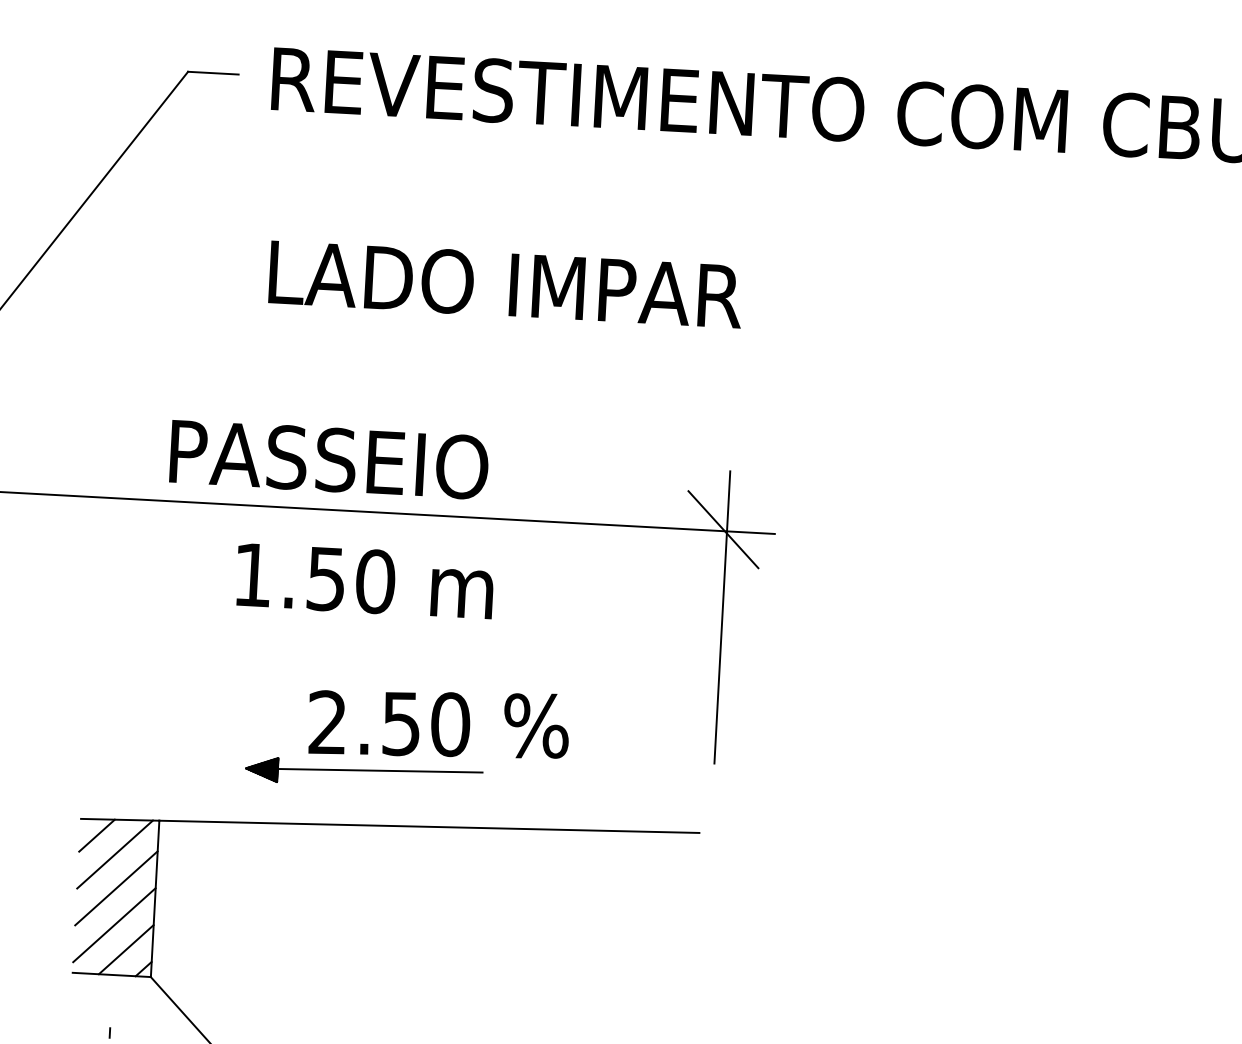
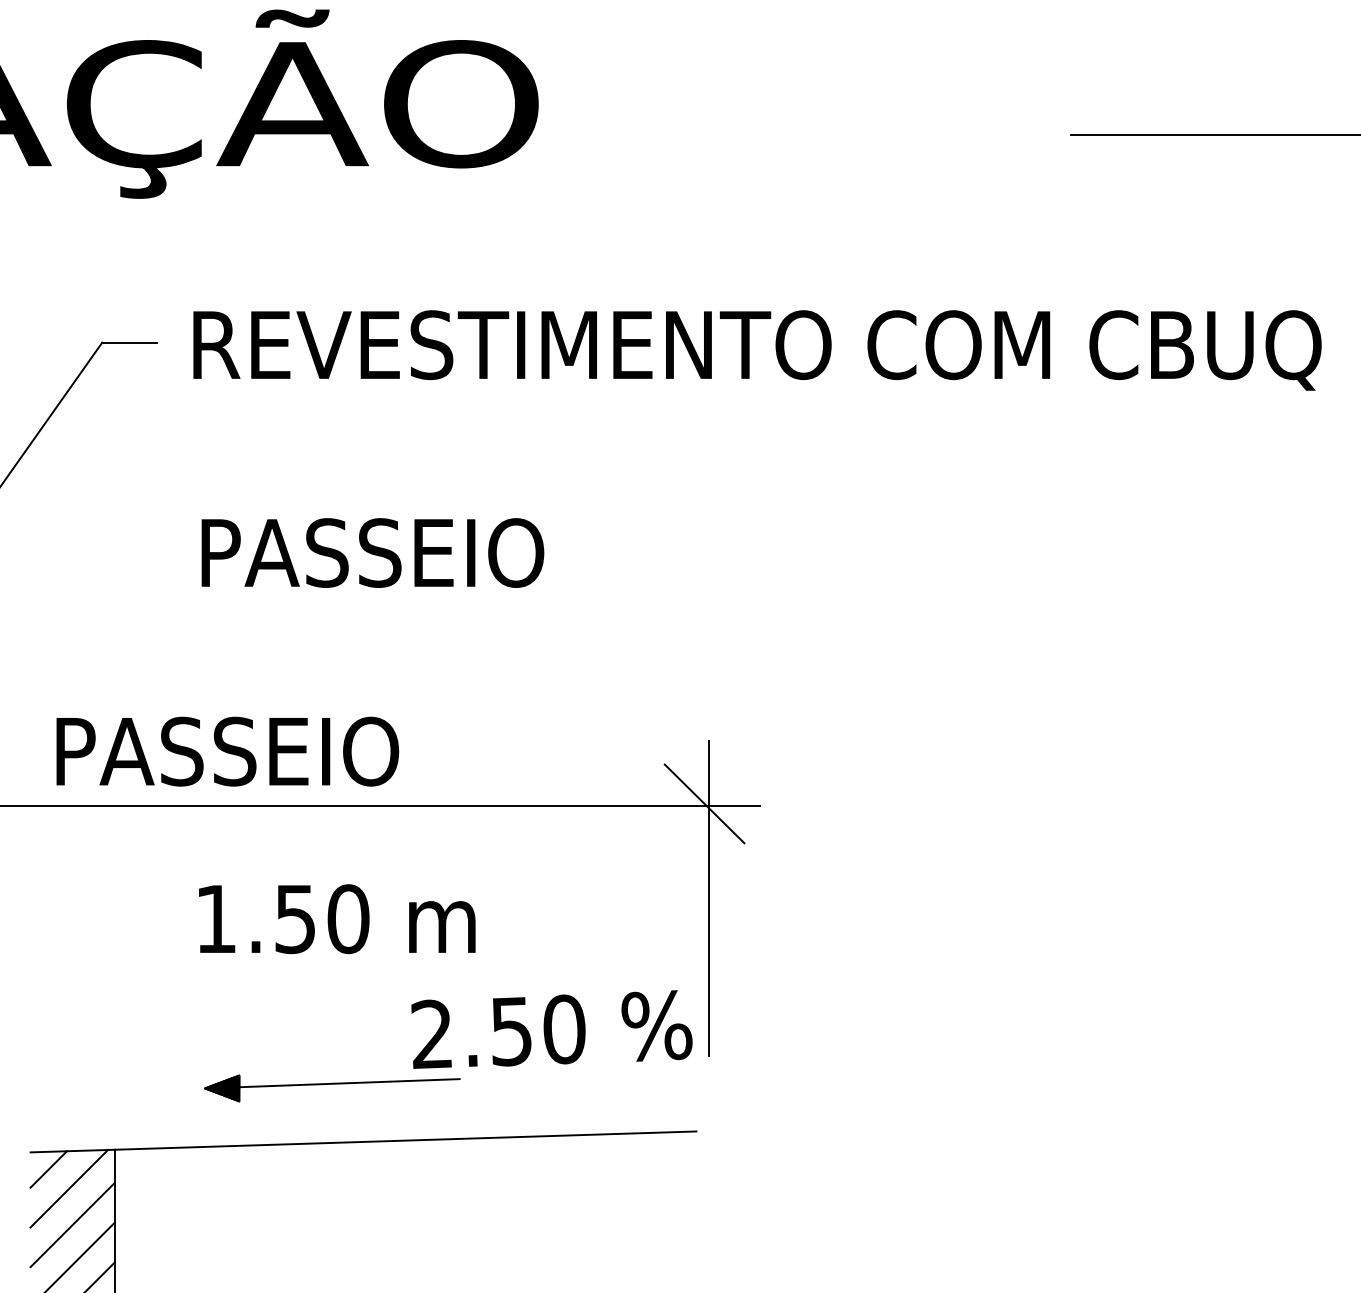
text: (509, 284) -> (460, 552), LADO IMPAR -> PASSEIO
text: (329, 459) -> (227, 751), moved
text: (365, 581) -> (337, 919), moved
text: (438, 724) -> (551, 1029), moved

